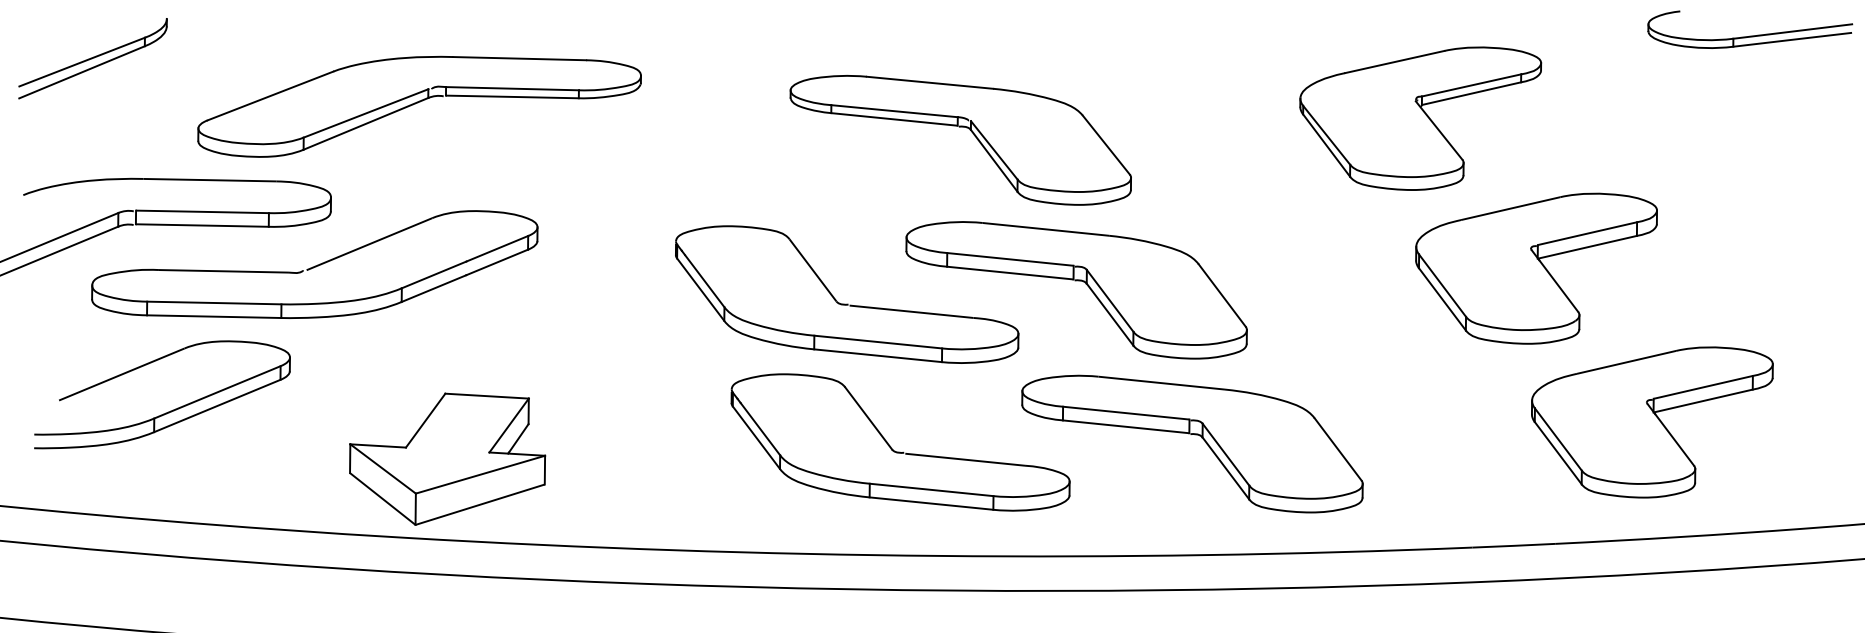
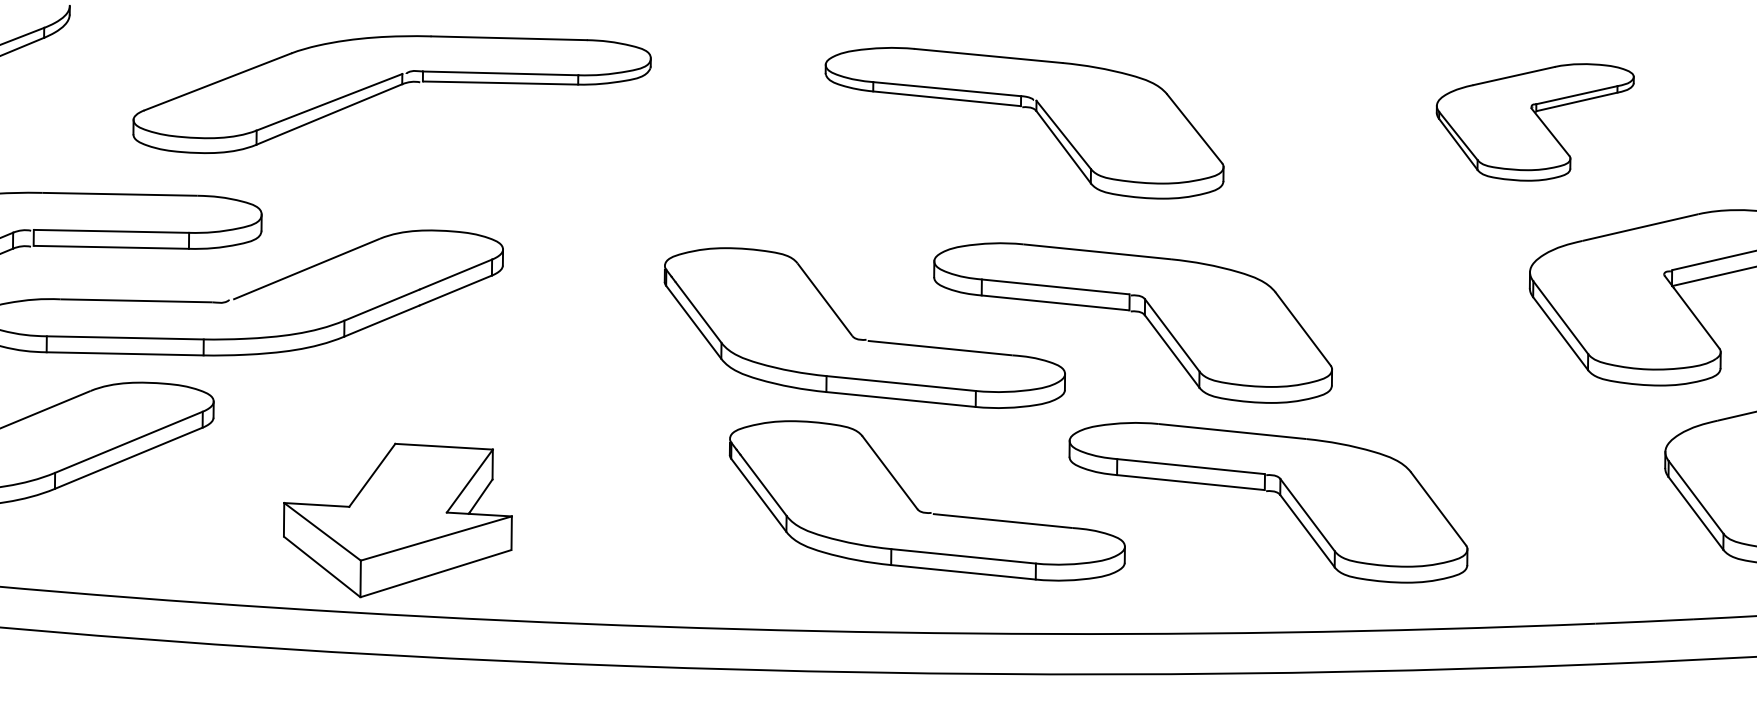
part: (419, 106) -> (391, 94), moved
part: (1420, 118) -> (1534, 122), size x0.7
part: (960, 127) -> (1024, 108), moved

